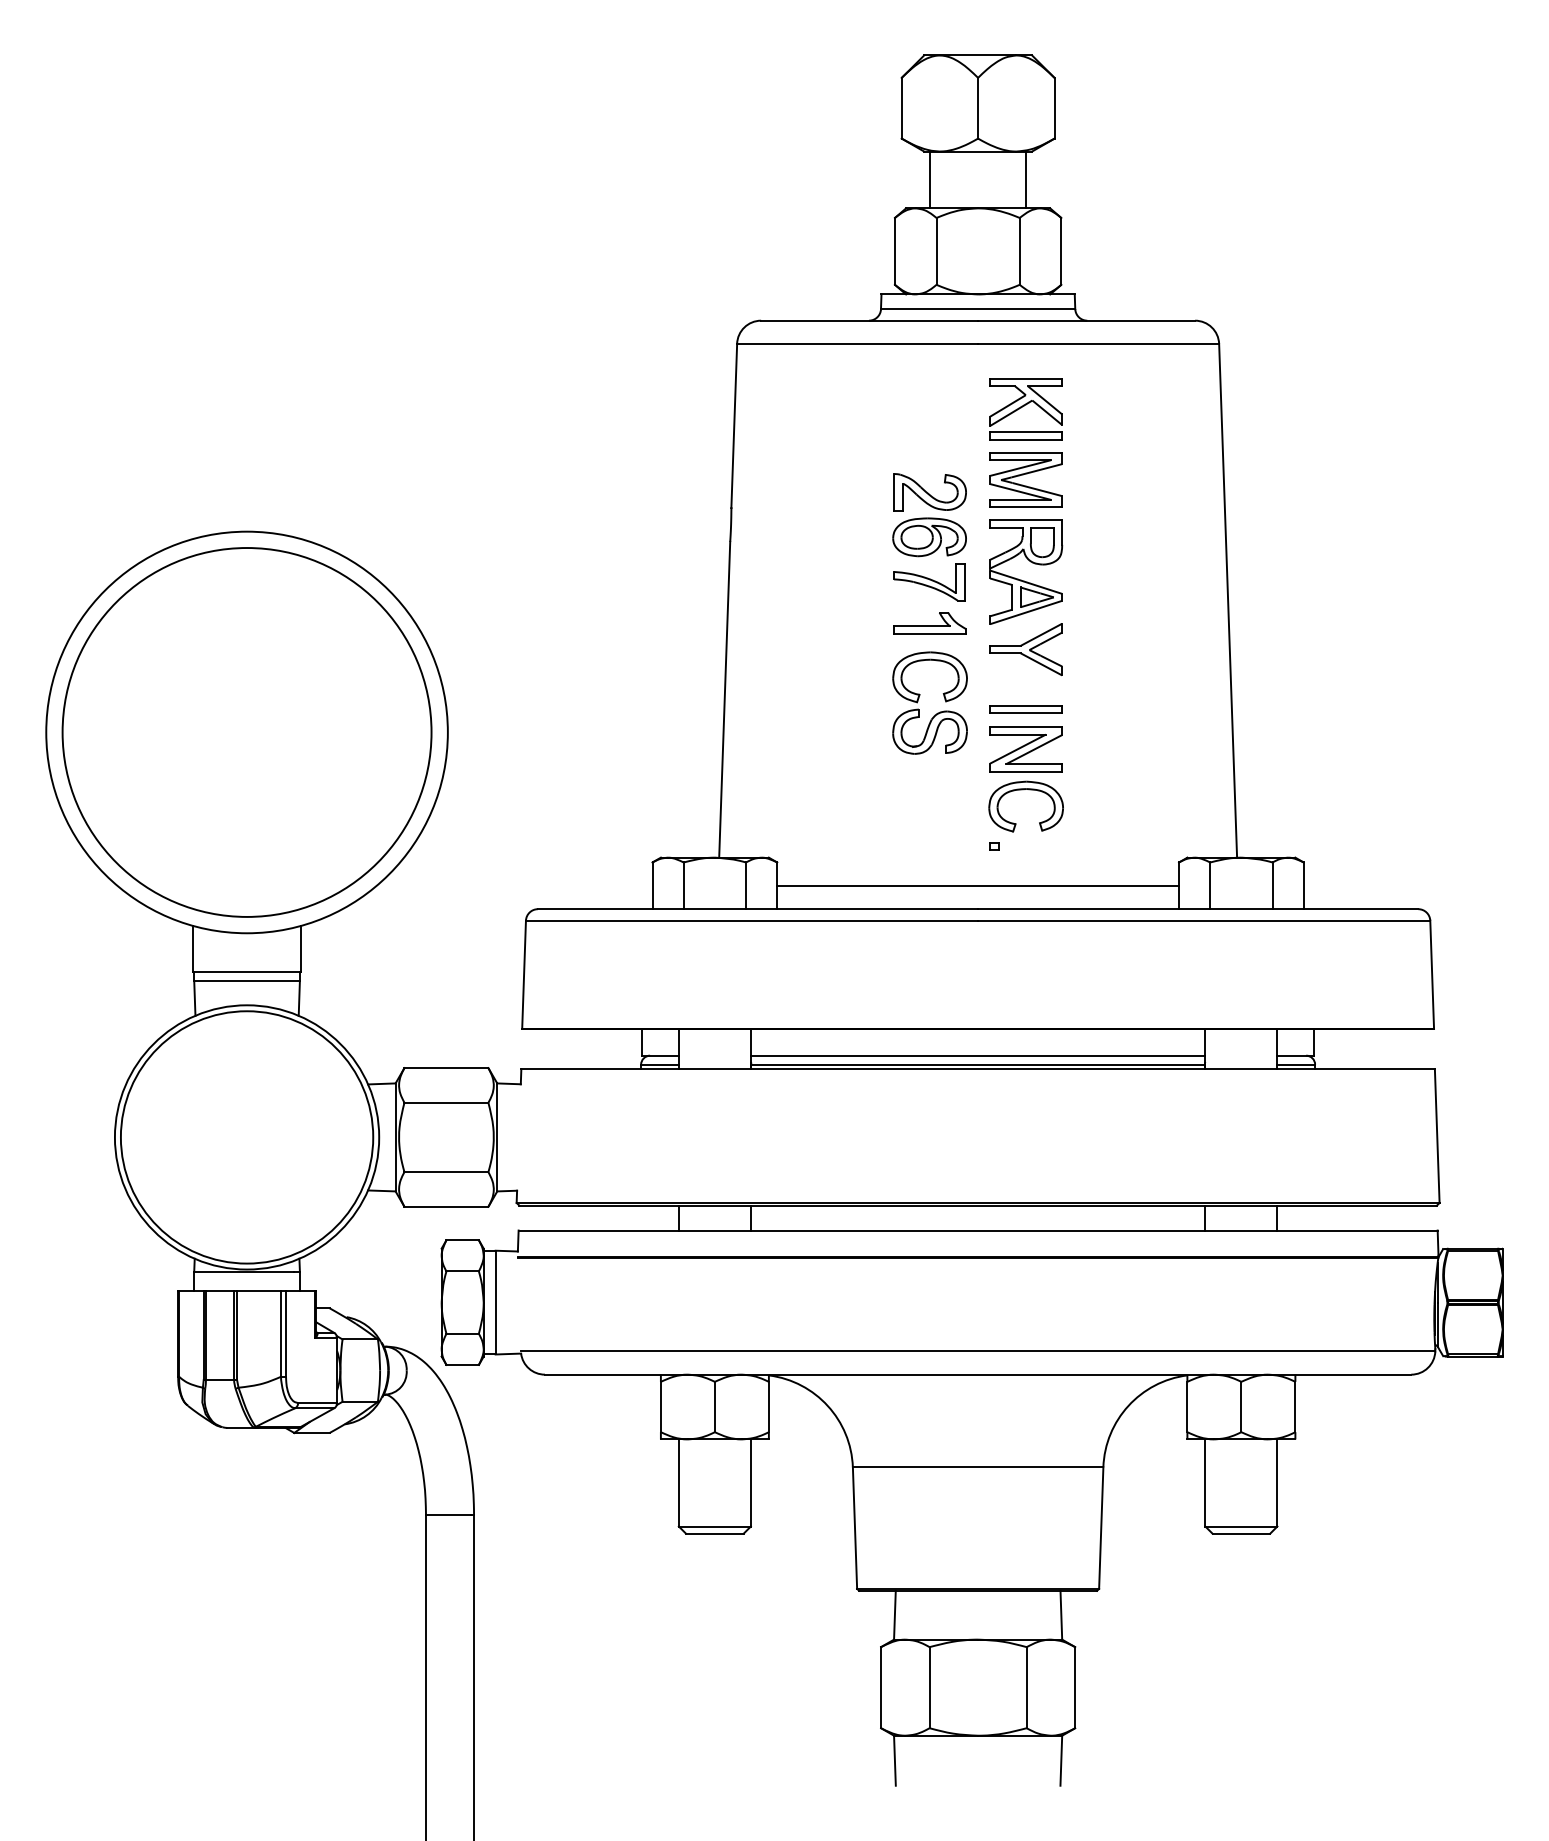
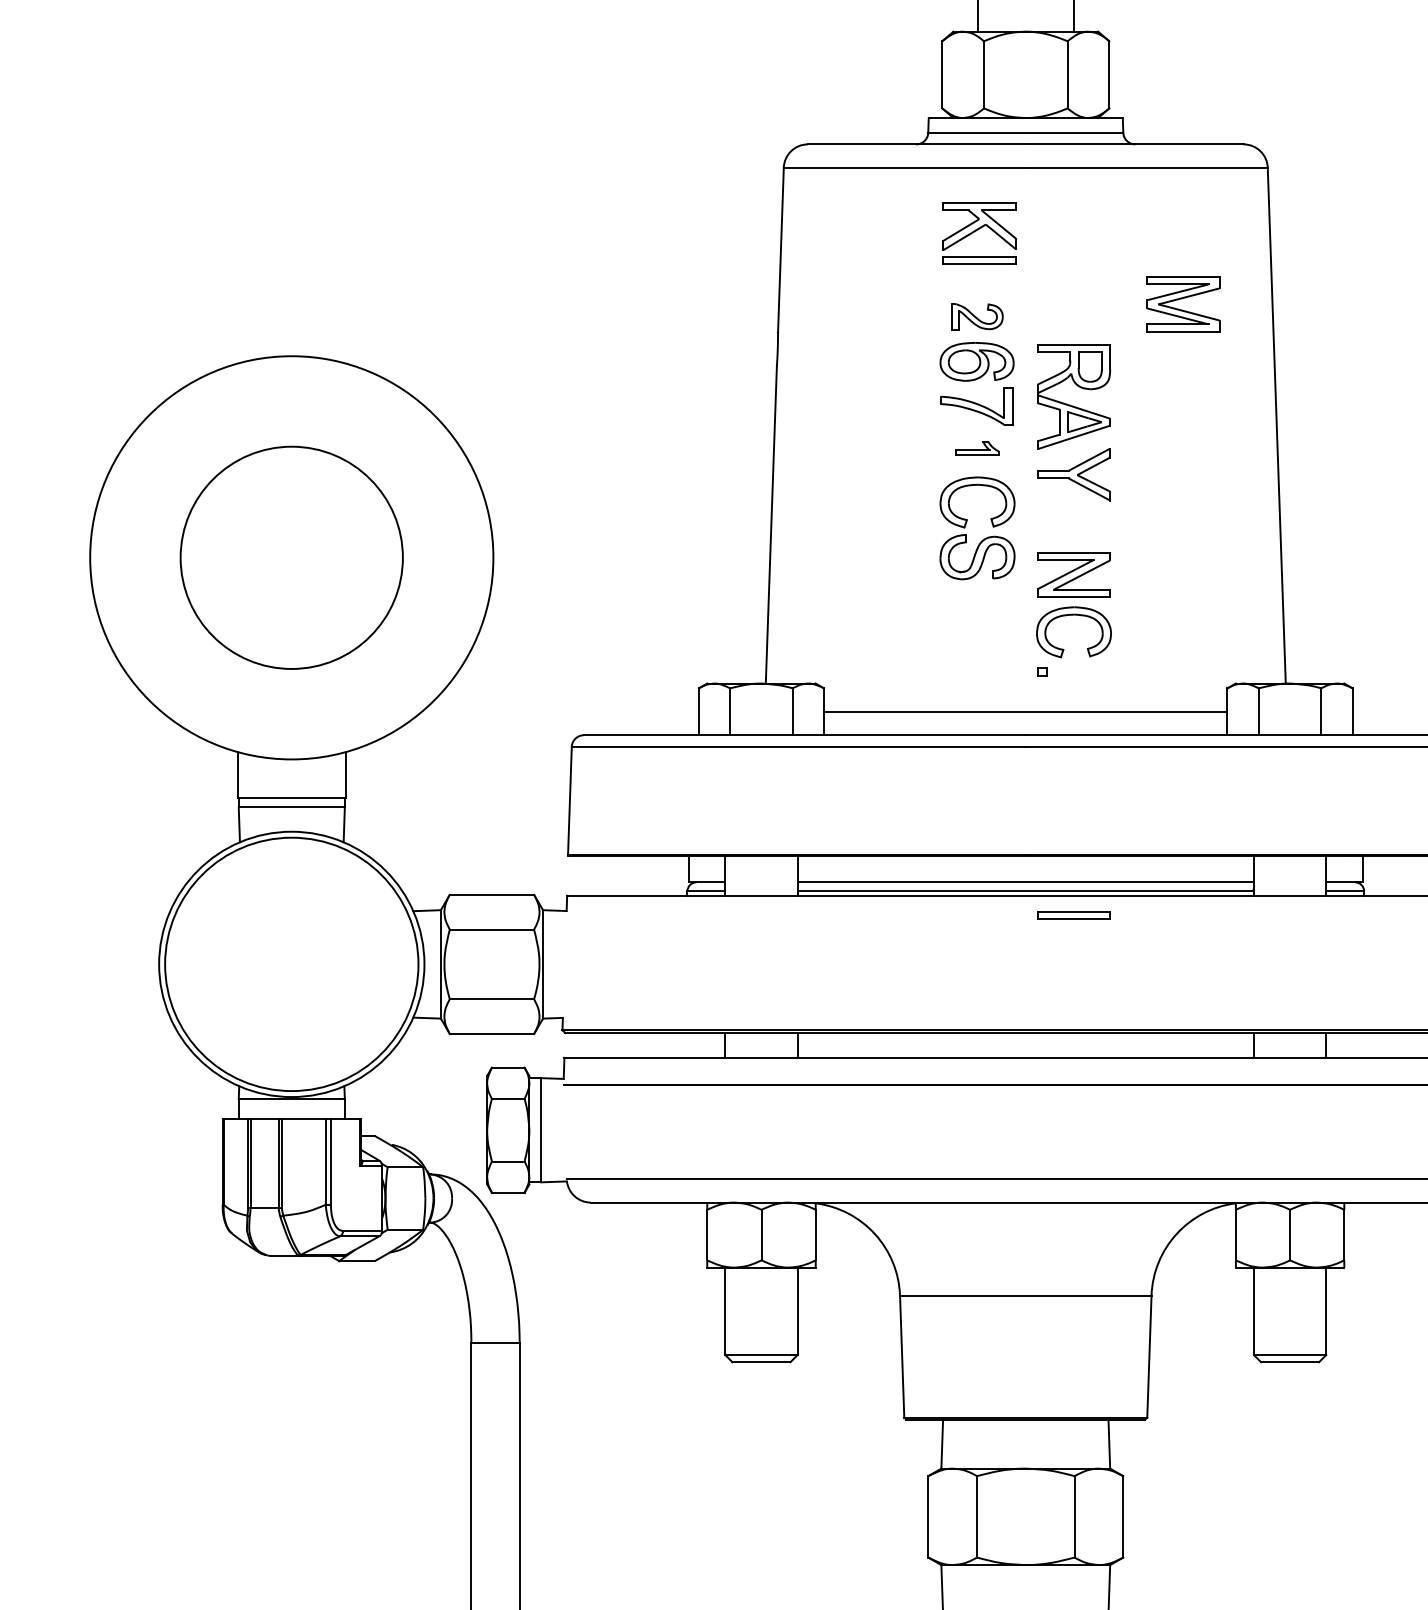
part: (1025, 409) -> (978, 233), moved
part: (1025, 479) -> (1182, 303), moved
part: (929, 492) -> (976, 316), size x0.7
part: (929, 623) -> (976, 448), size x0.6
part: (1025, 709) -> (1073, 915), moved
circle: (246, 732) -> (291, 557), size x0.6

